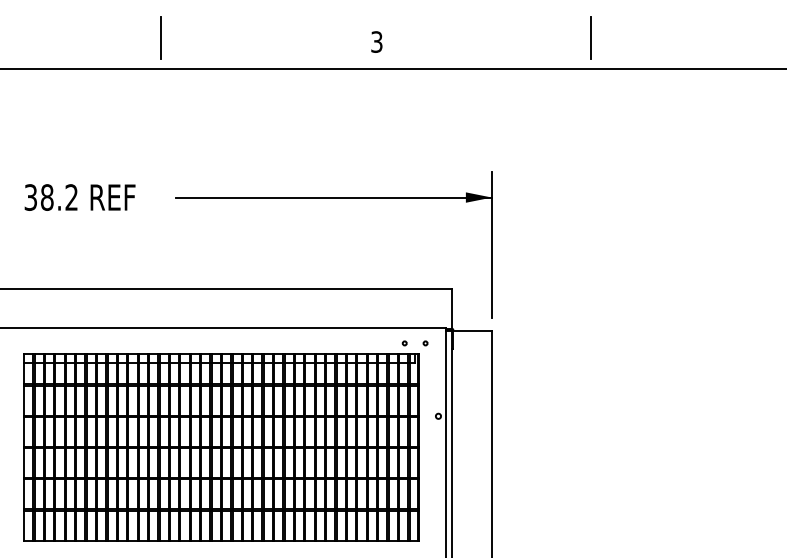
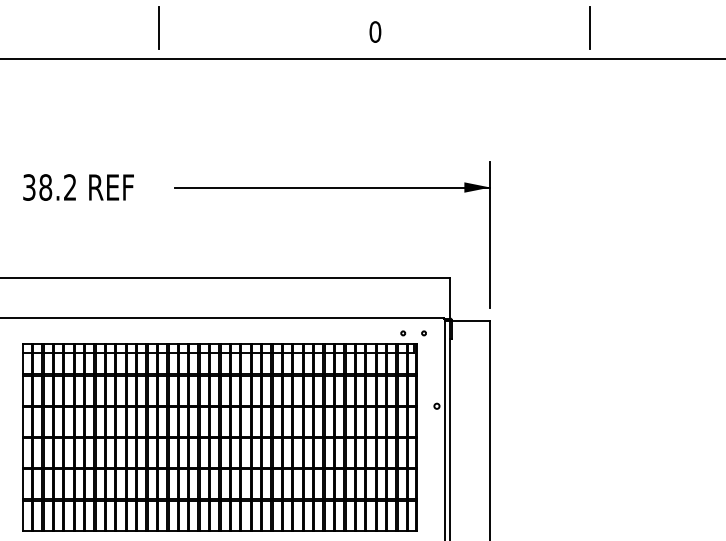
text: (376, 41) -> (374, 31), 3 -> 0

